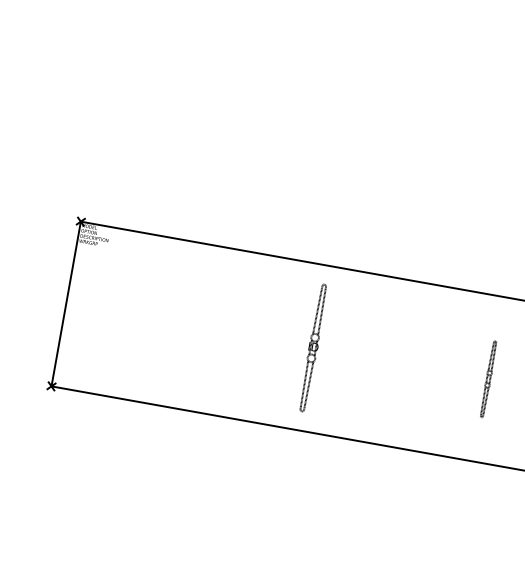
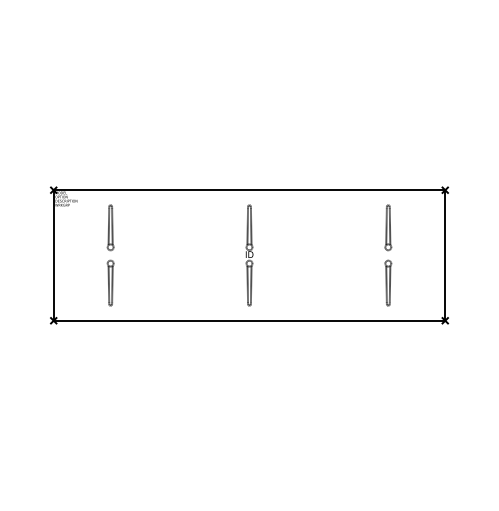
part: (137, 316) -> (110, 255), added
part: (488, 379) -> (388, 255), size x1.67

